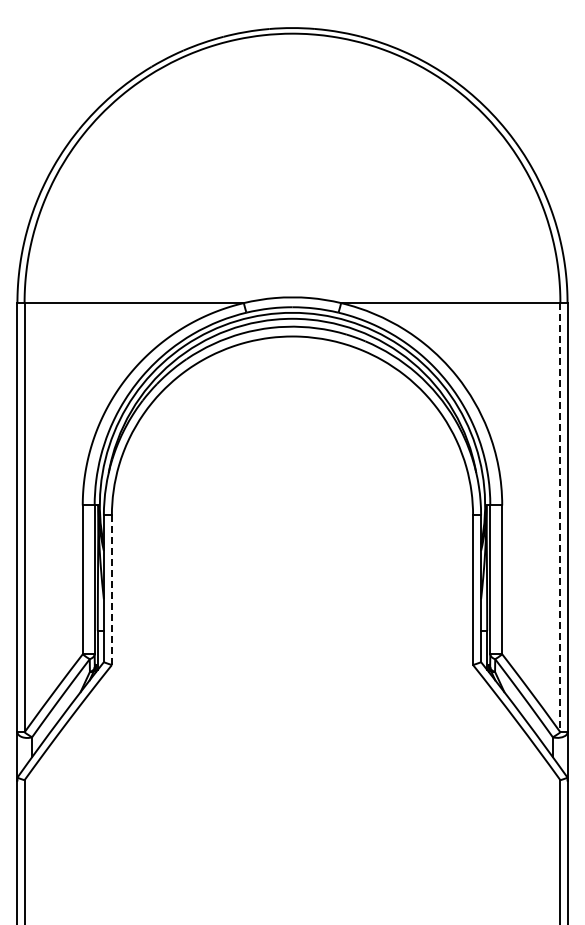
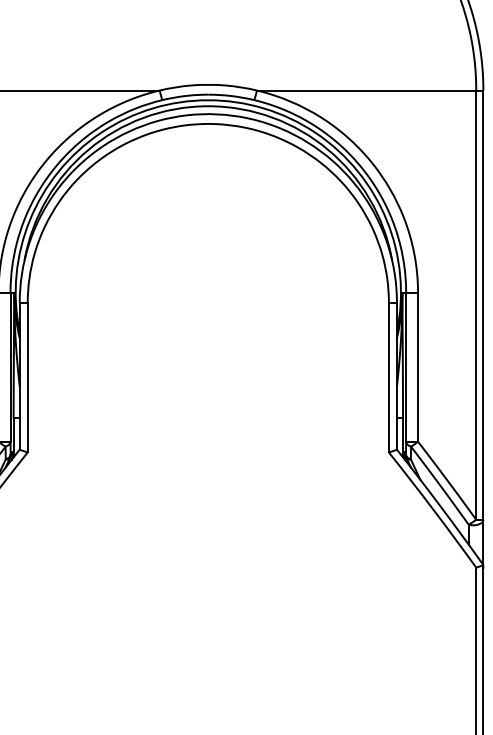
line: (560, 517) -> (476, 304), dashed -> solid
line: (111, 590) -> (27, 377), dashed -> solid

